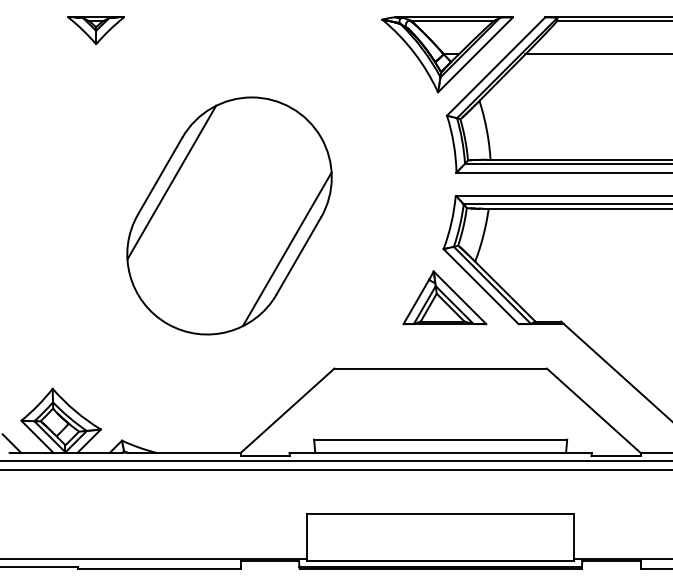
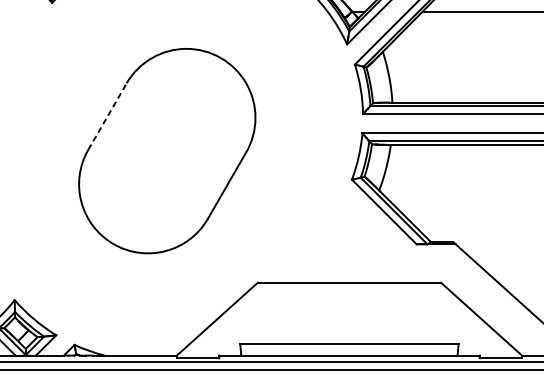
line: (160, 175) -> (107, 116), solid -> dashed
line: (171, 182) -> (117, 122), removed
line: (286, 249) -> (216, 180), removed
part: (444, 297) -> (352, 221), removed

